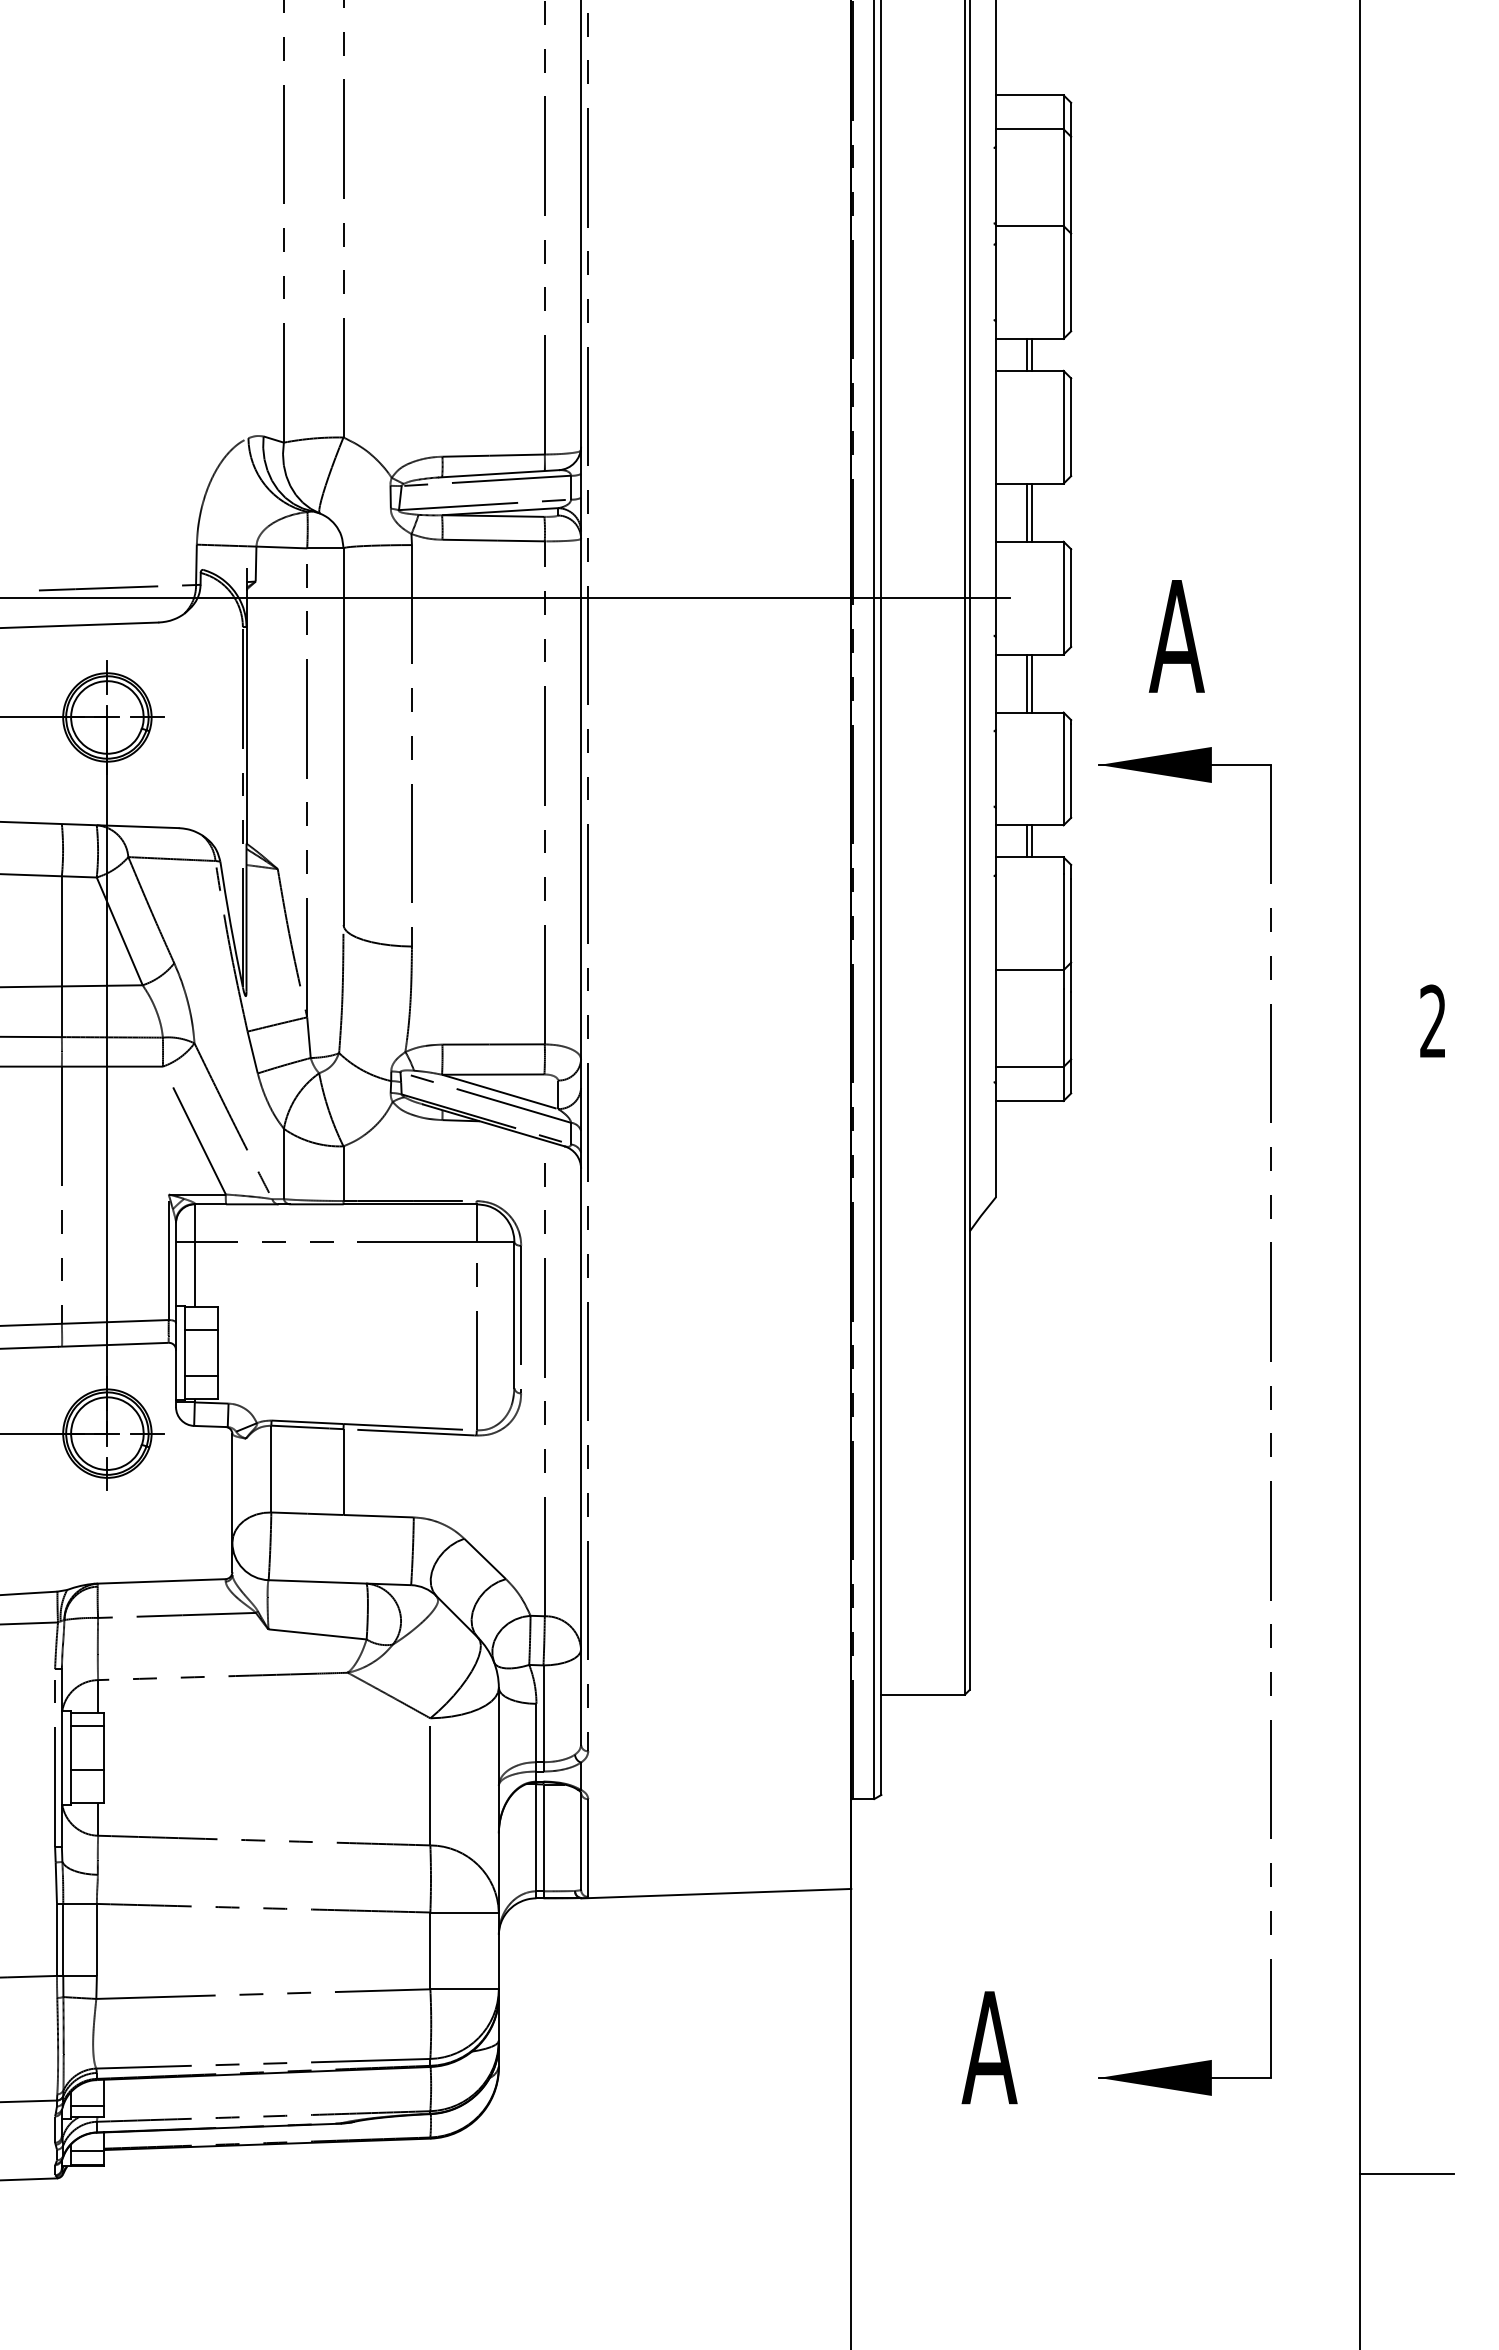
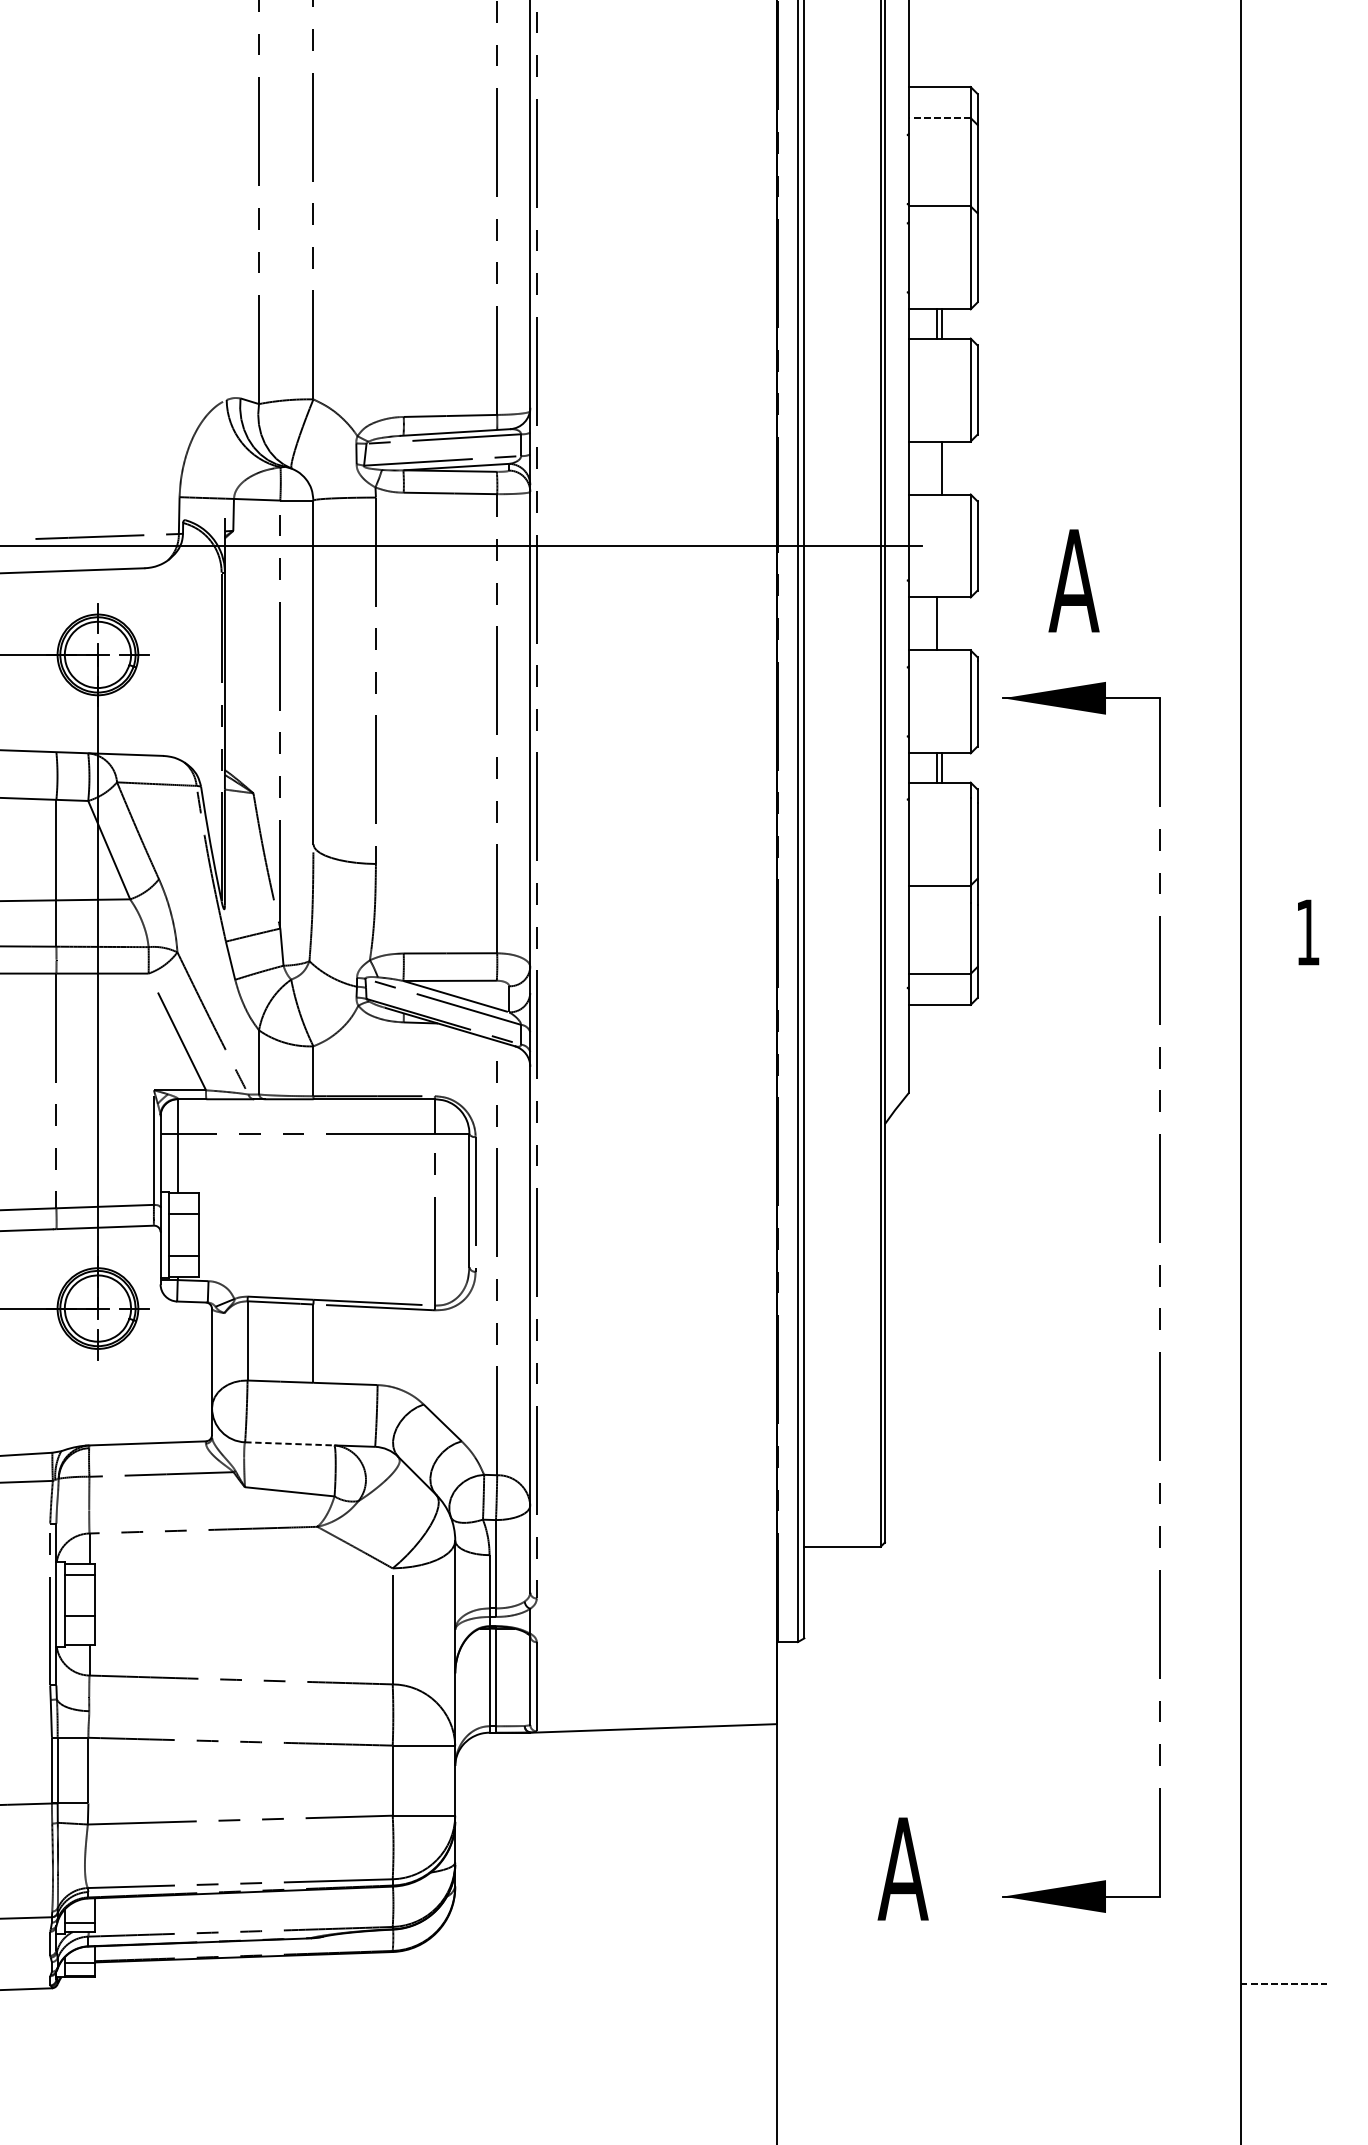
line: (1029, 129) -> (939, 118), solid -> dashed
line: (1027, 512) -> (937, 467), removed
line: (1031, 683) -> (941, 623), removed
text: (1432, 1020) -> (1307, 931), 2 -> 1
line: (317, 1581) -> (289, 1443), solid -> dashed
line: (1406, 2173) -> (1283, 1983), solid -> dashed

